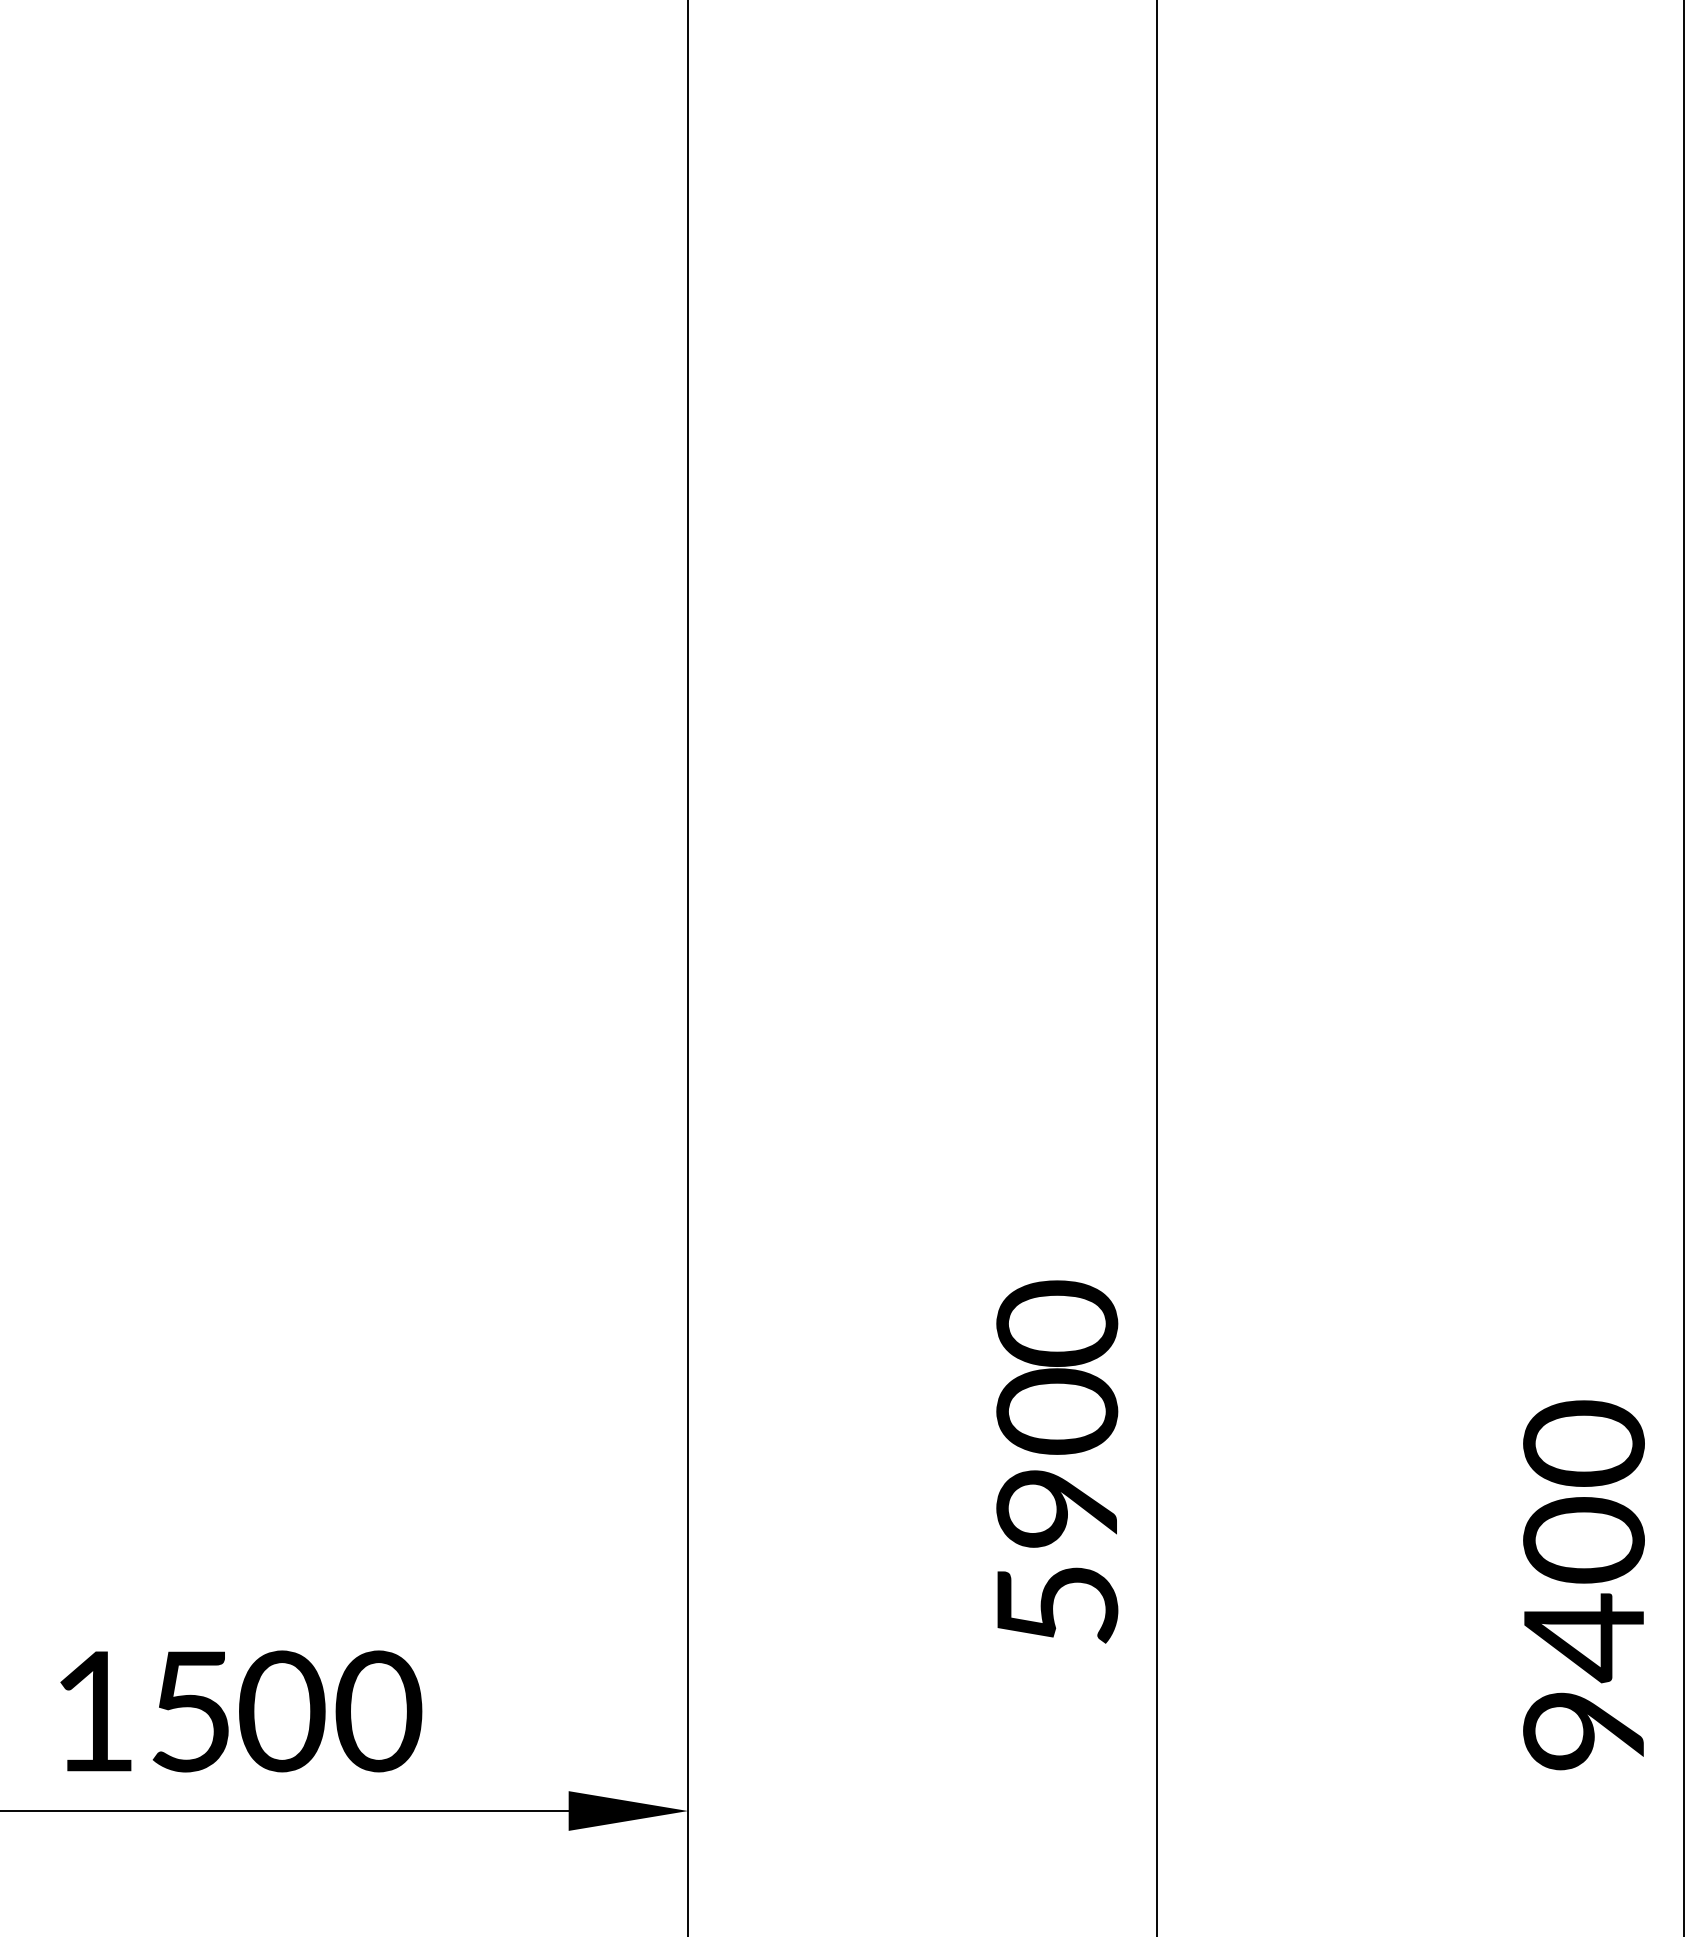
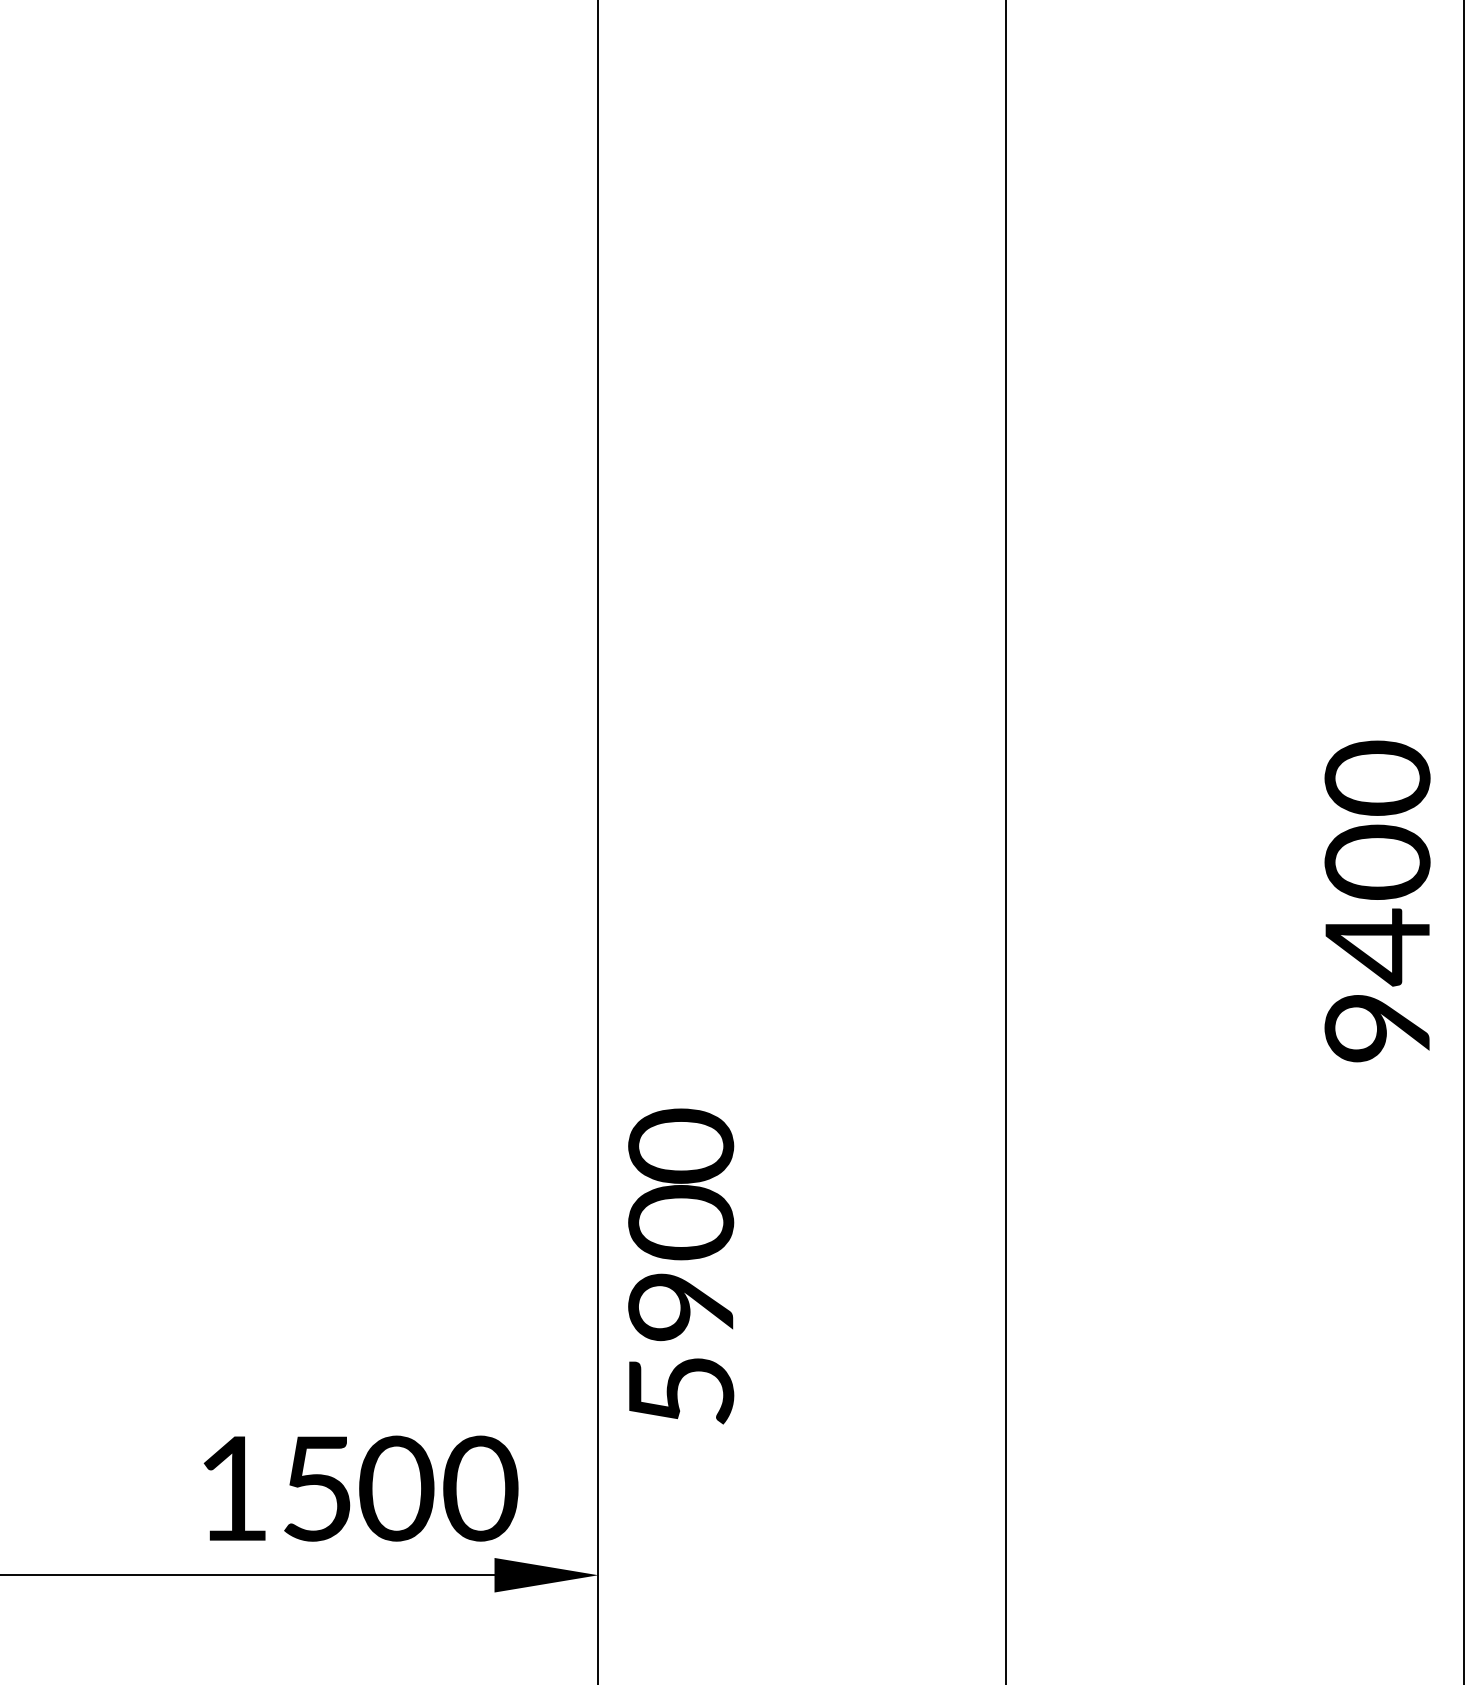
text: (1057, 1461) -> (681, 1266), moved
text: (1583, 1585) -> (1377, 901), moved
text: (241, 1711) -> (361, 1488), moved

